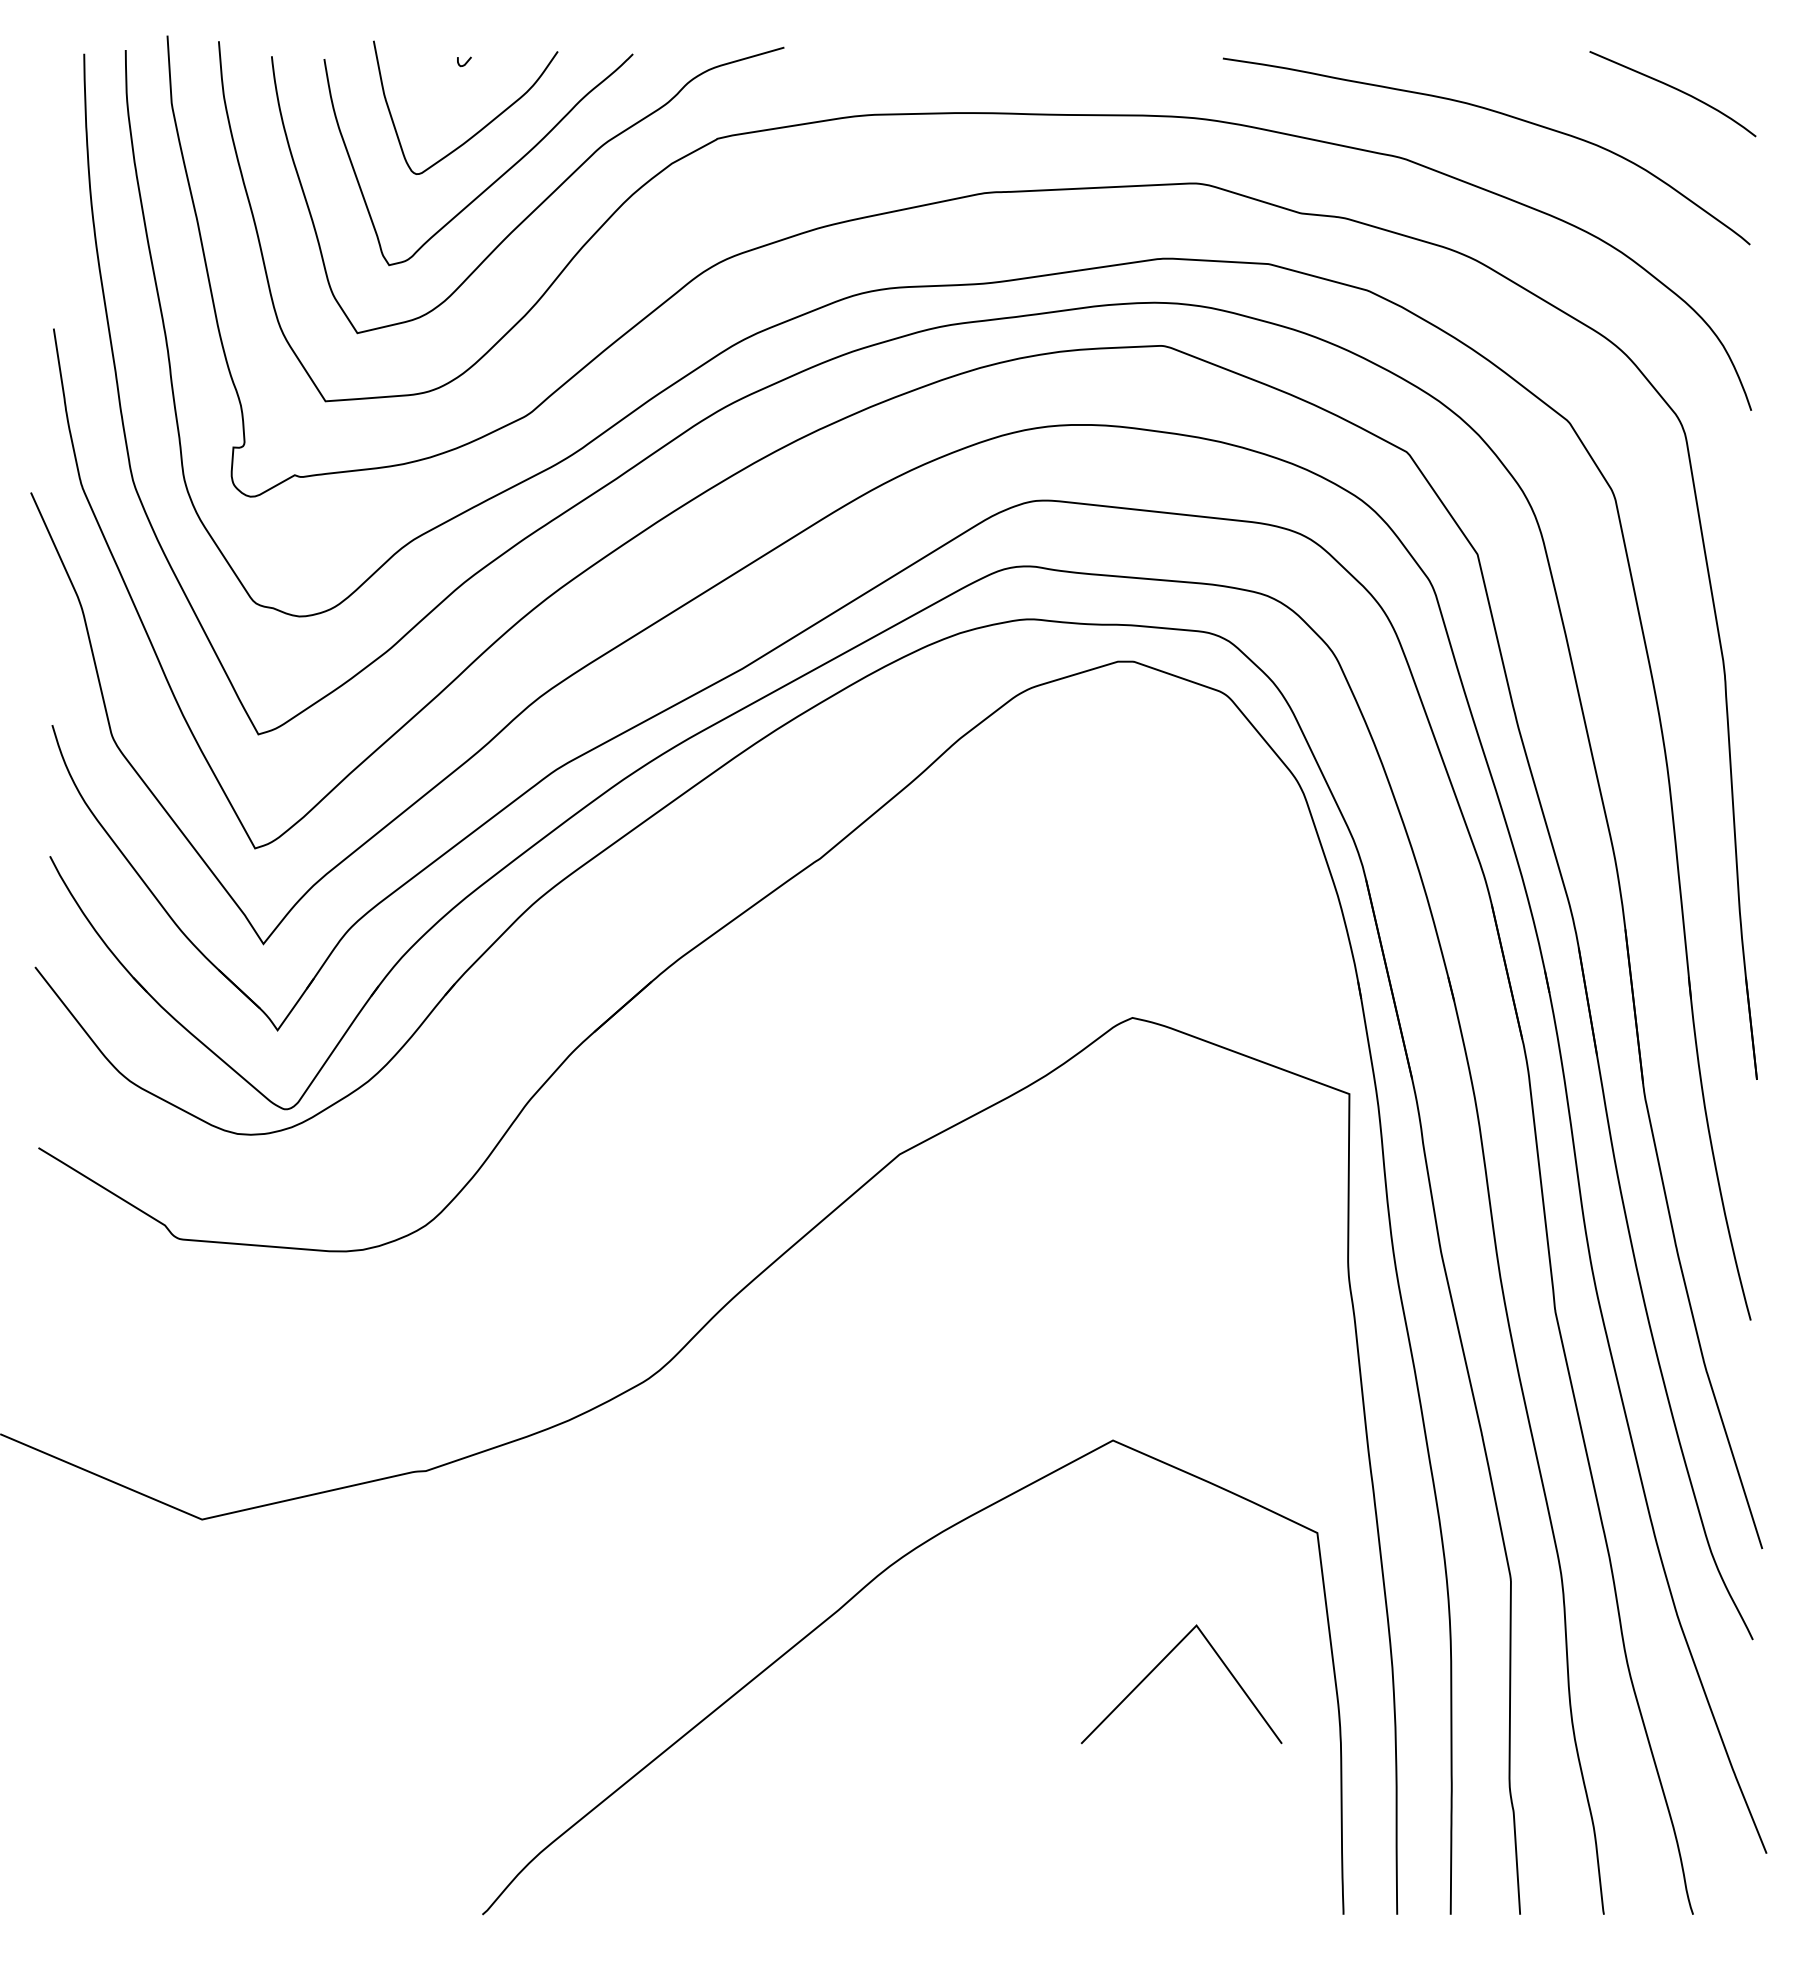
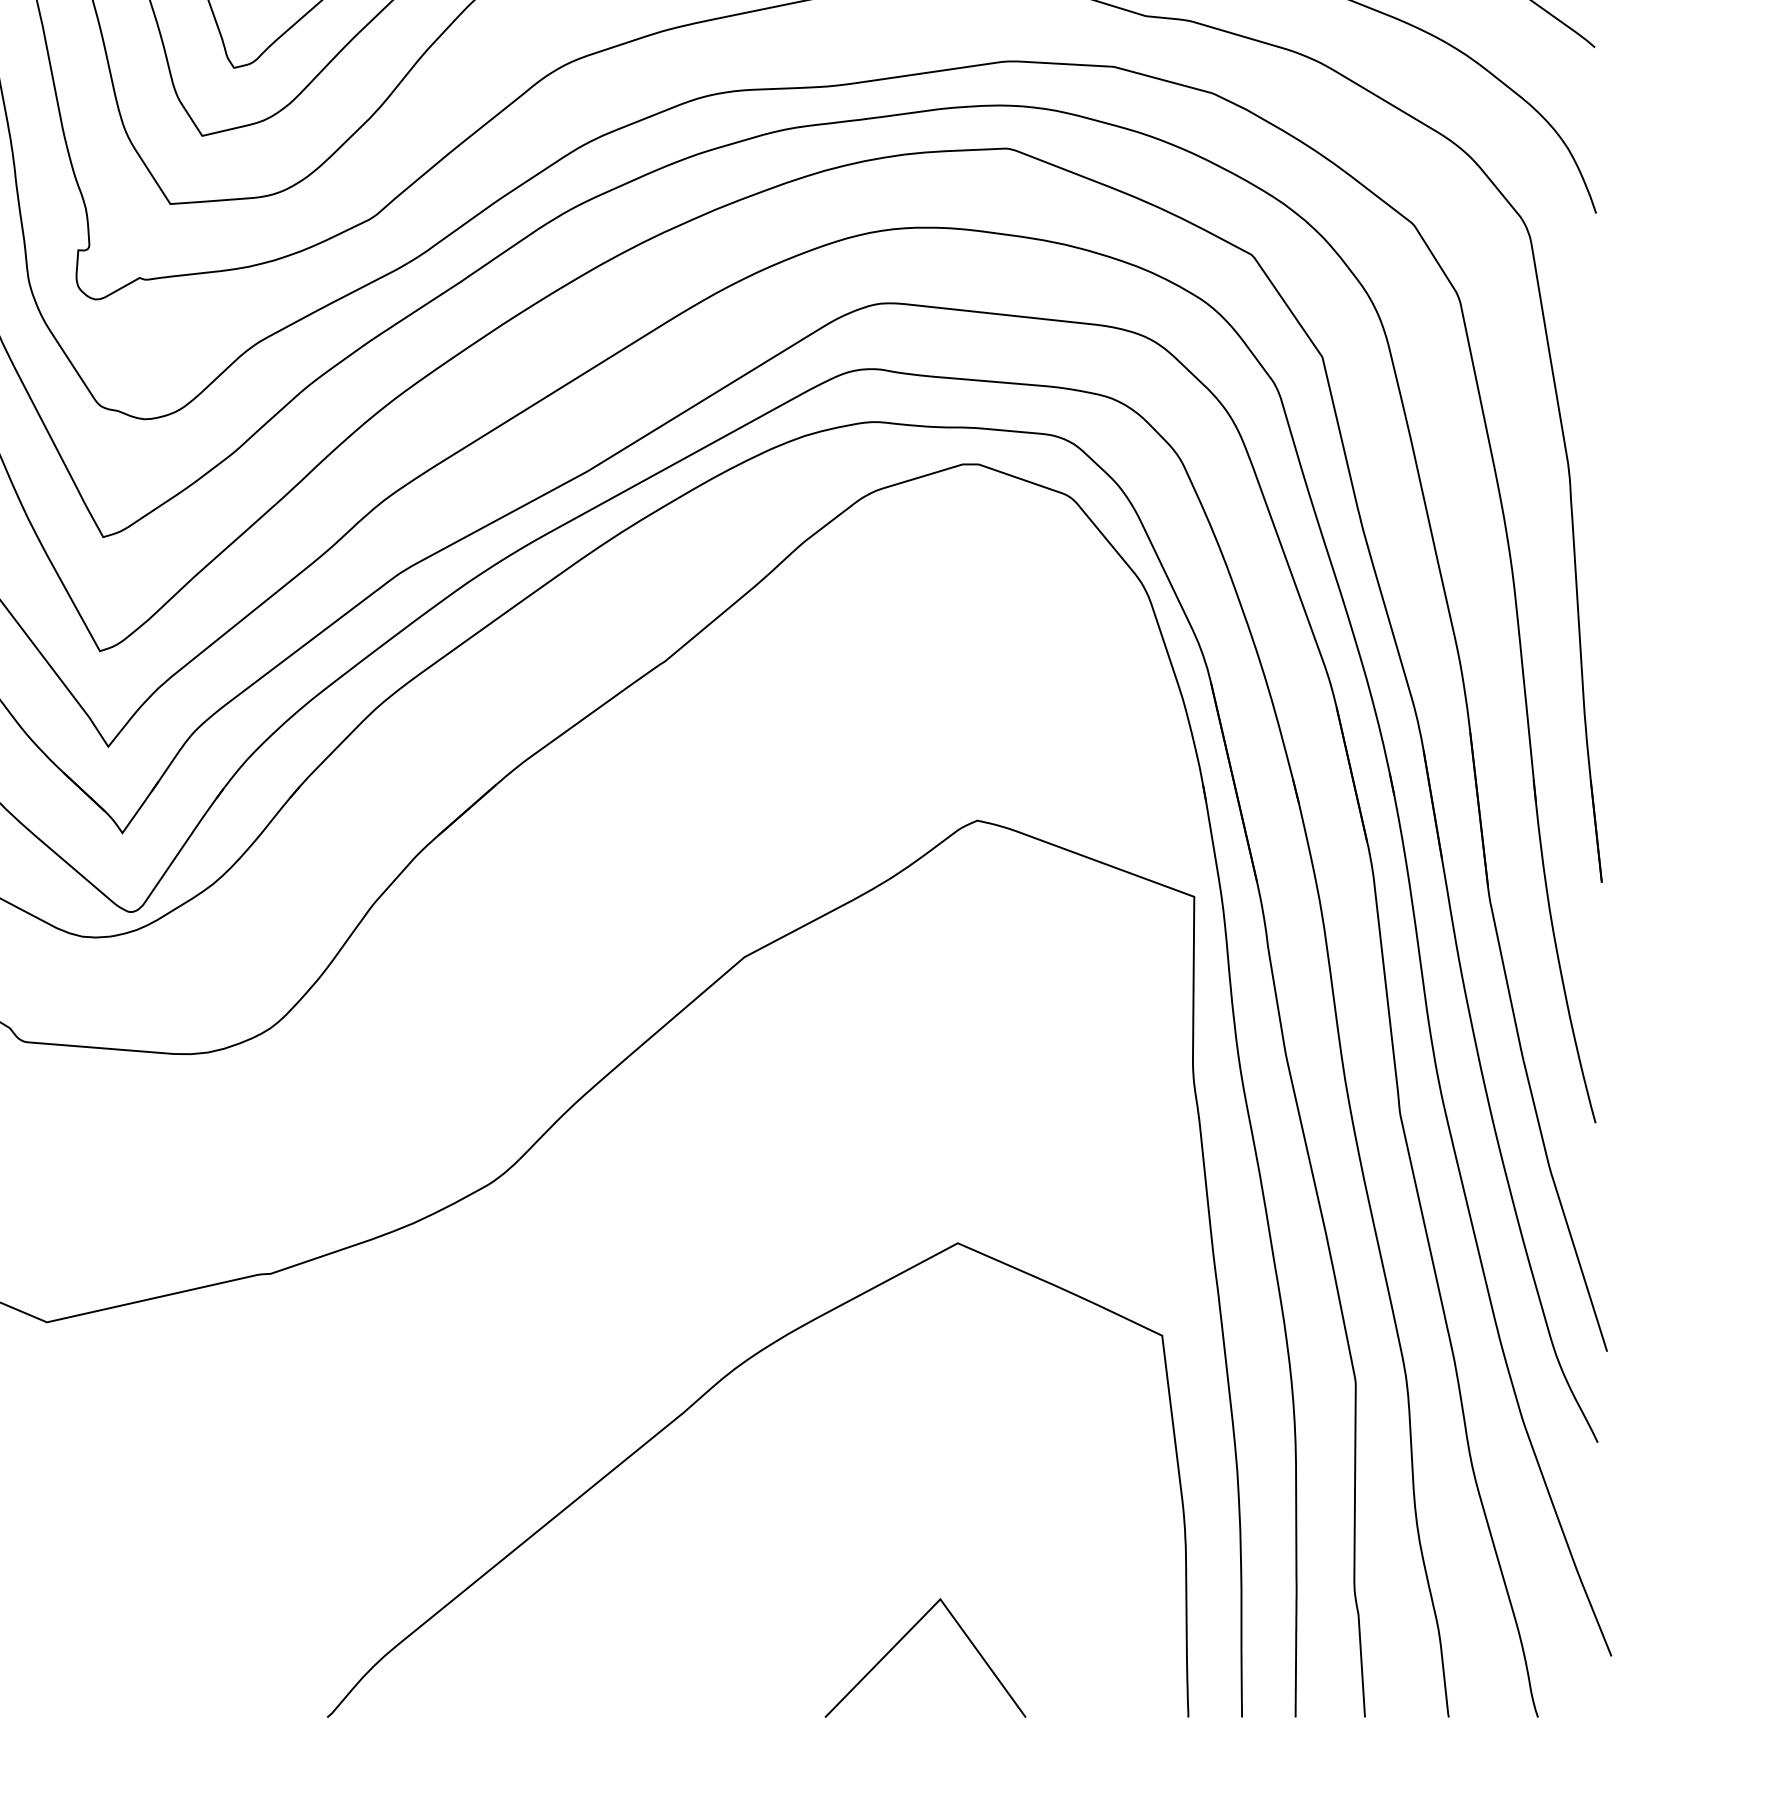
line: (1157, 1667) -> (901, 1641), moved

